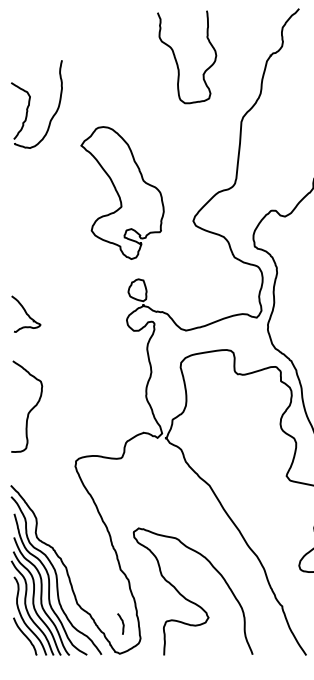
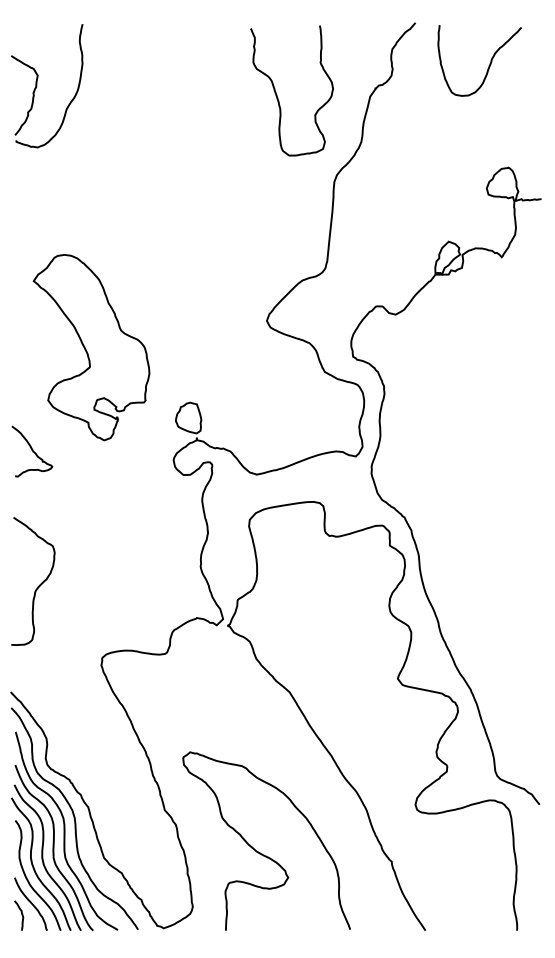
curve: (176, 59) -> (277, 94), moved
part: (29, 104) -> (37, 86), moved
part: (122, 192) -> (91, 347), moved
curve: (122, 623) -> (21, 915), moved

